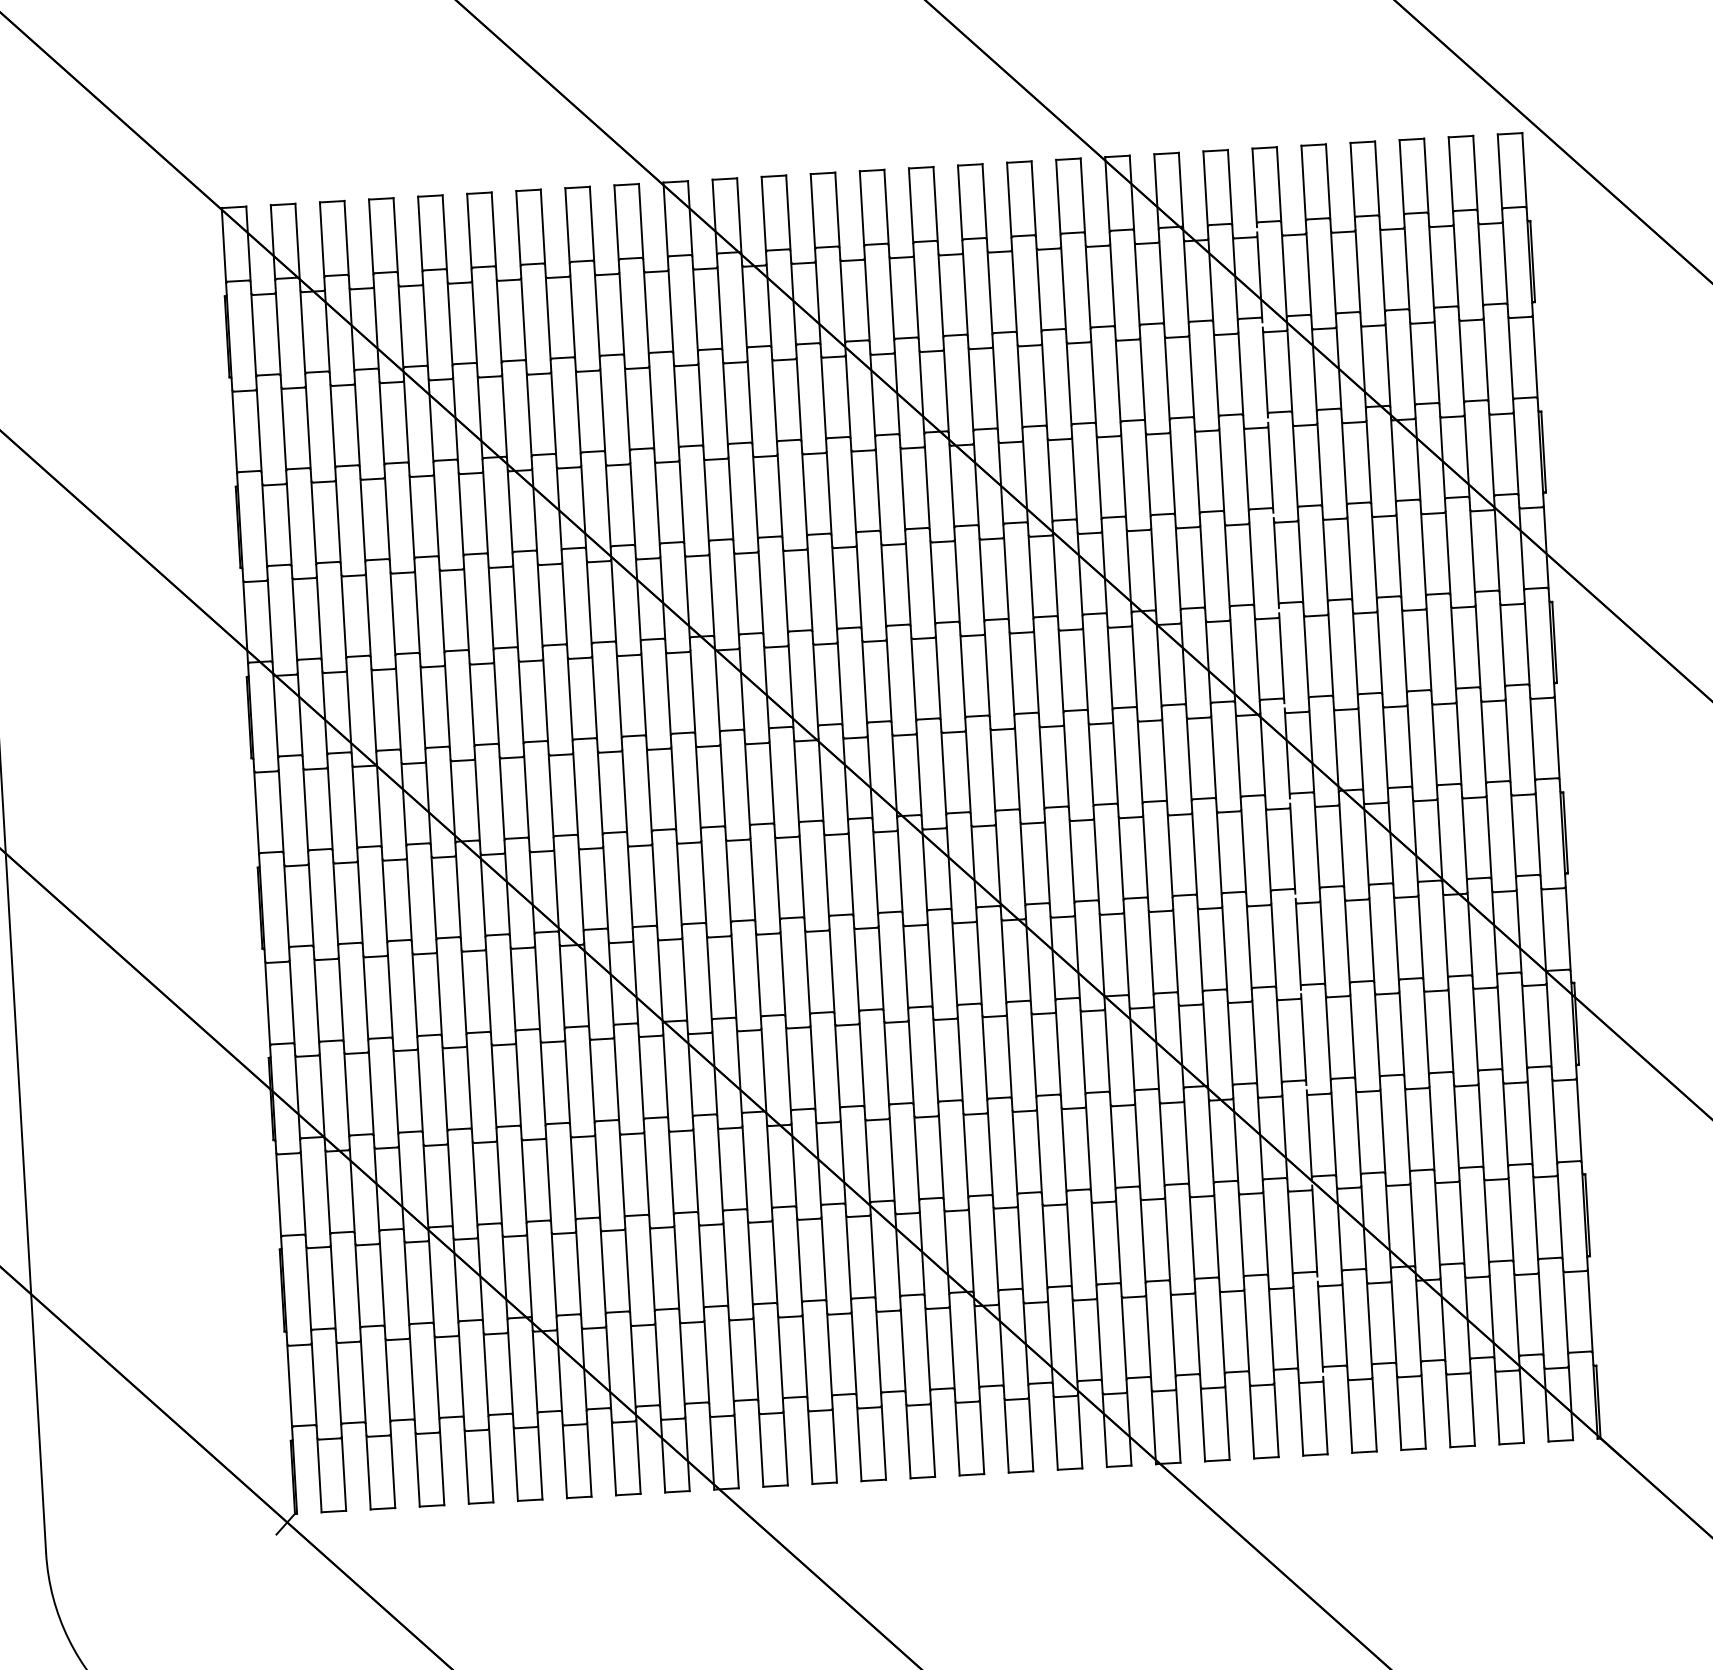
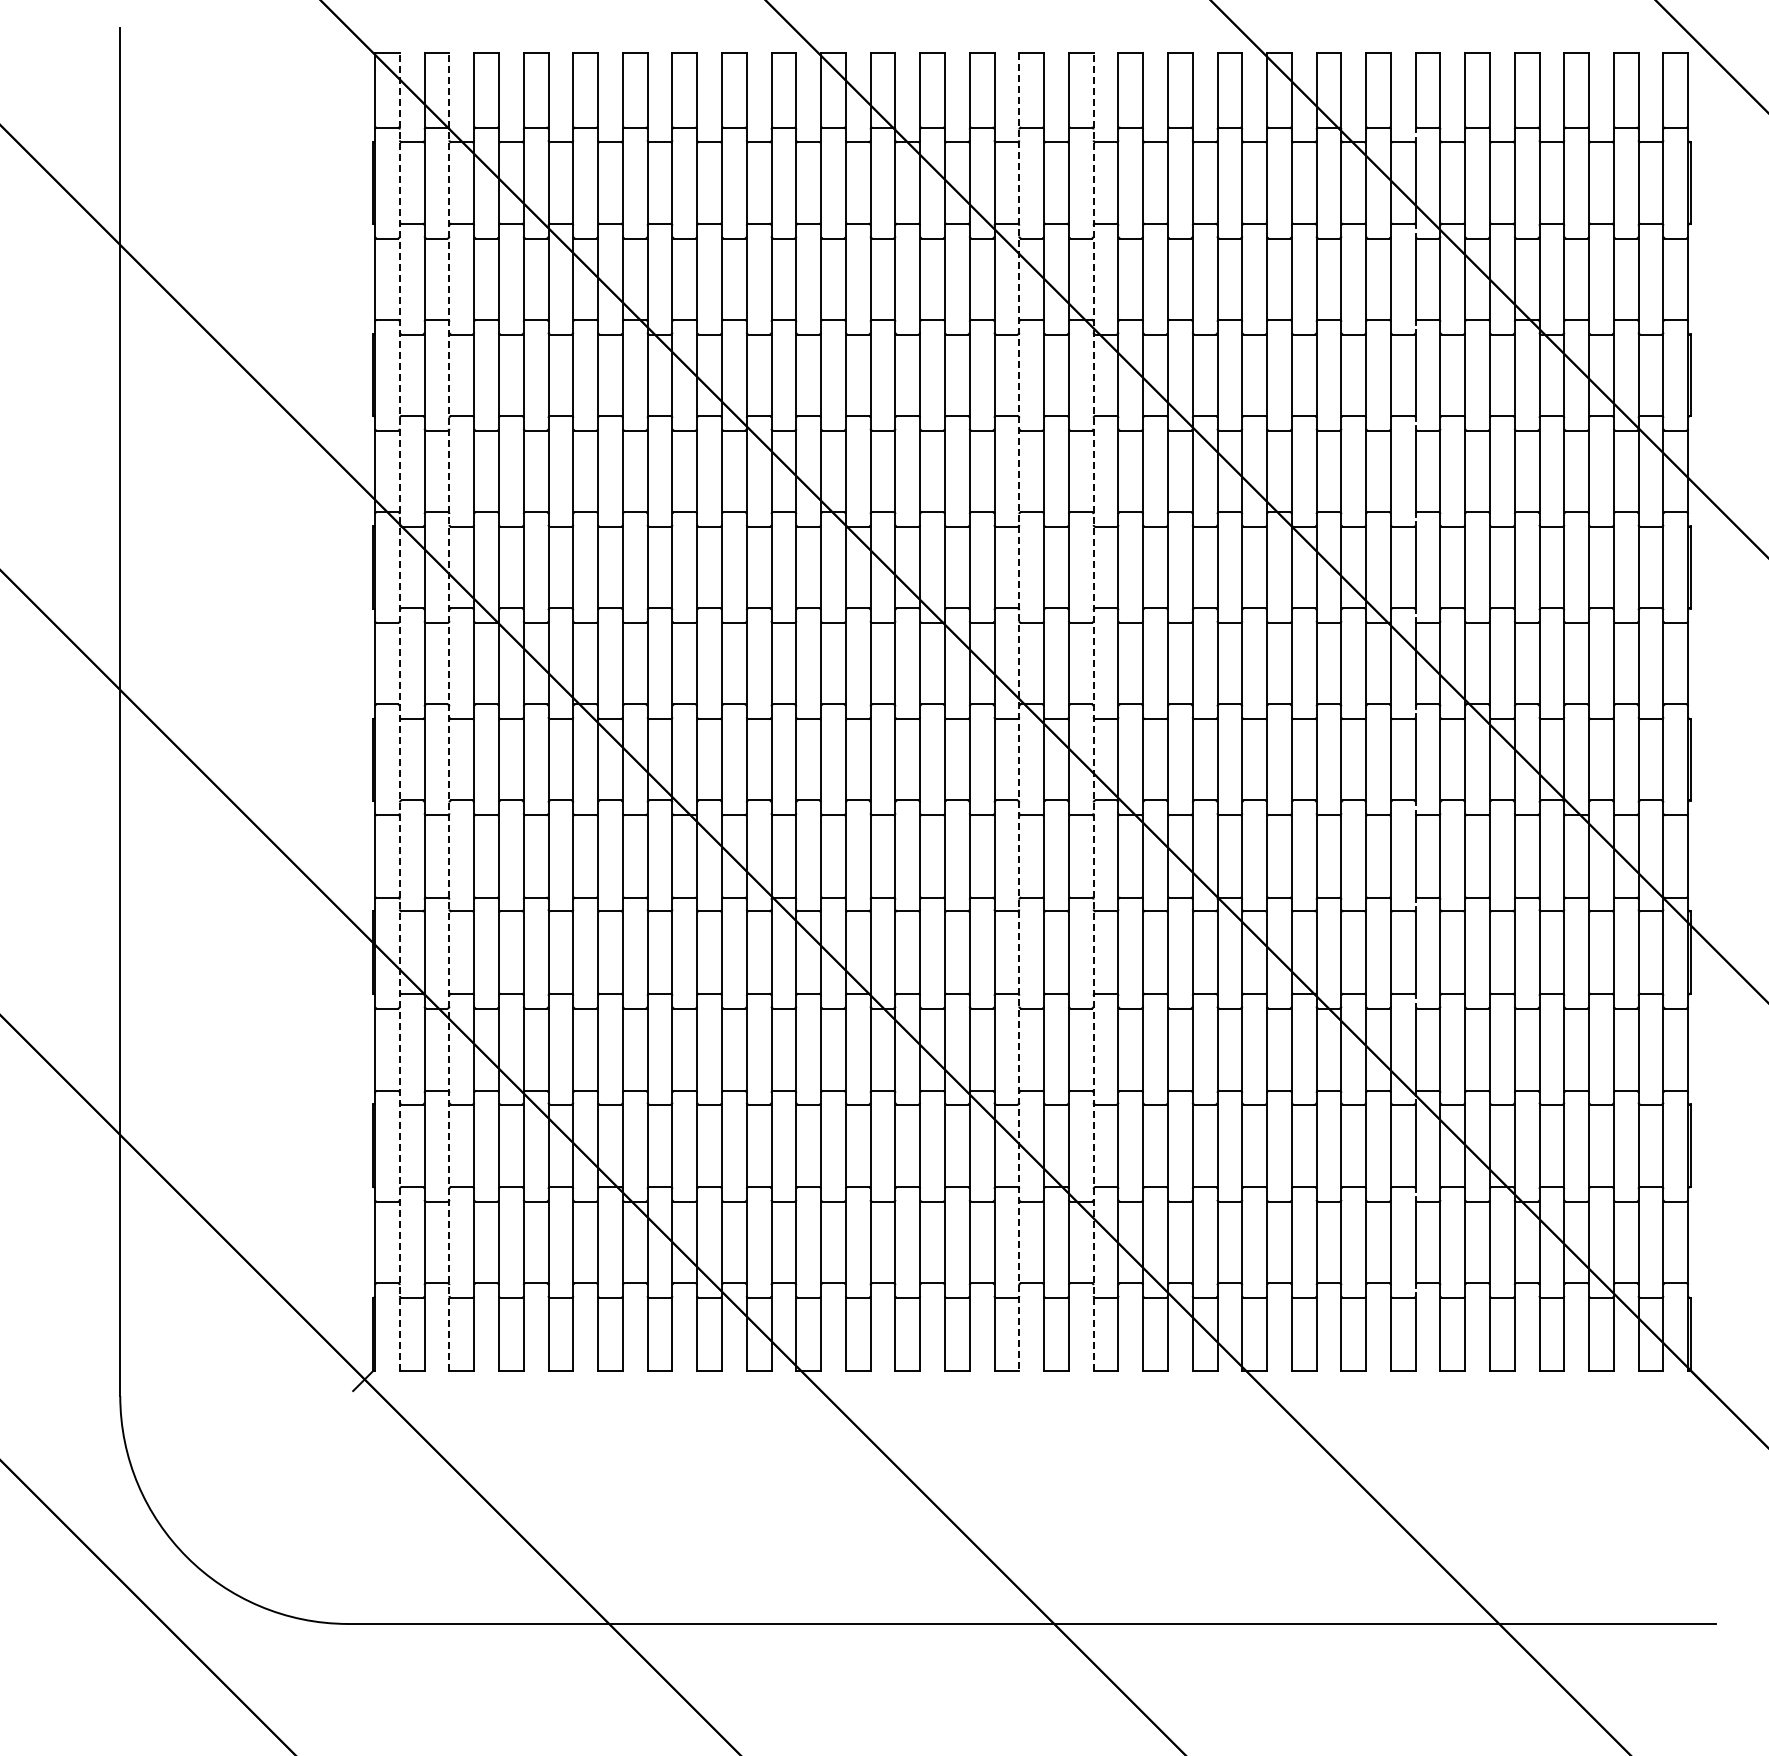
line: (970, 819) -> (1093, 711), solid -> dashed
line: (897, 824) -> (1019, 712), solid -> dashed
line: (333, 855) -> (449, 711), solid -> dashed
line: (283, 858) -> (399, 711), solid -> dashed

